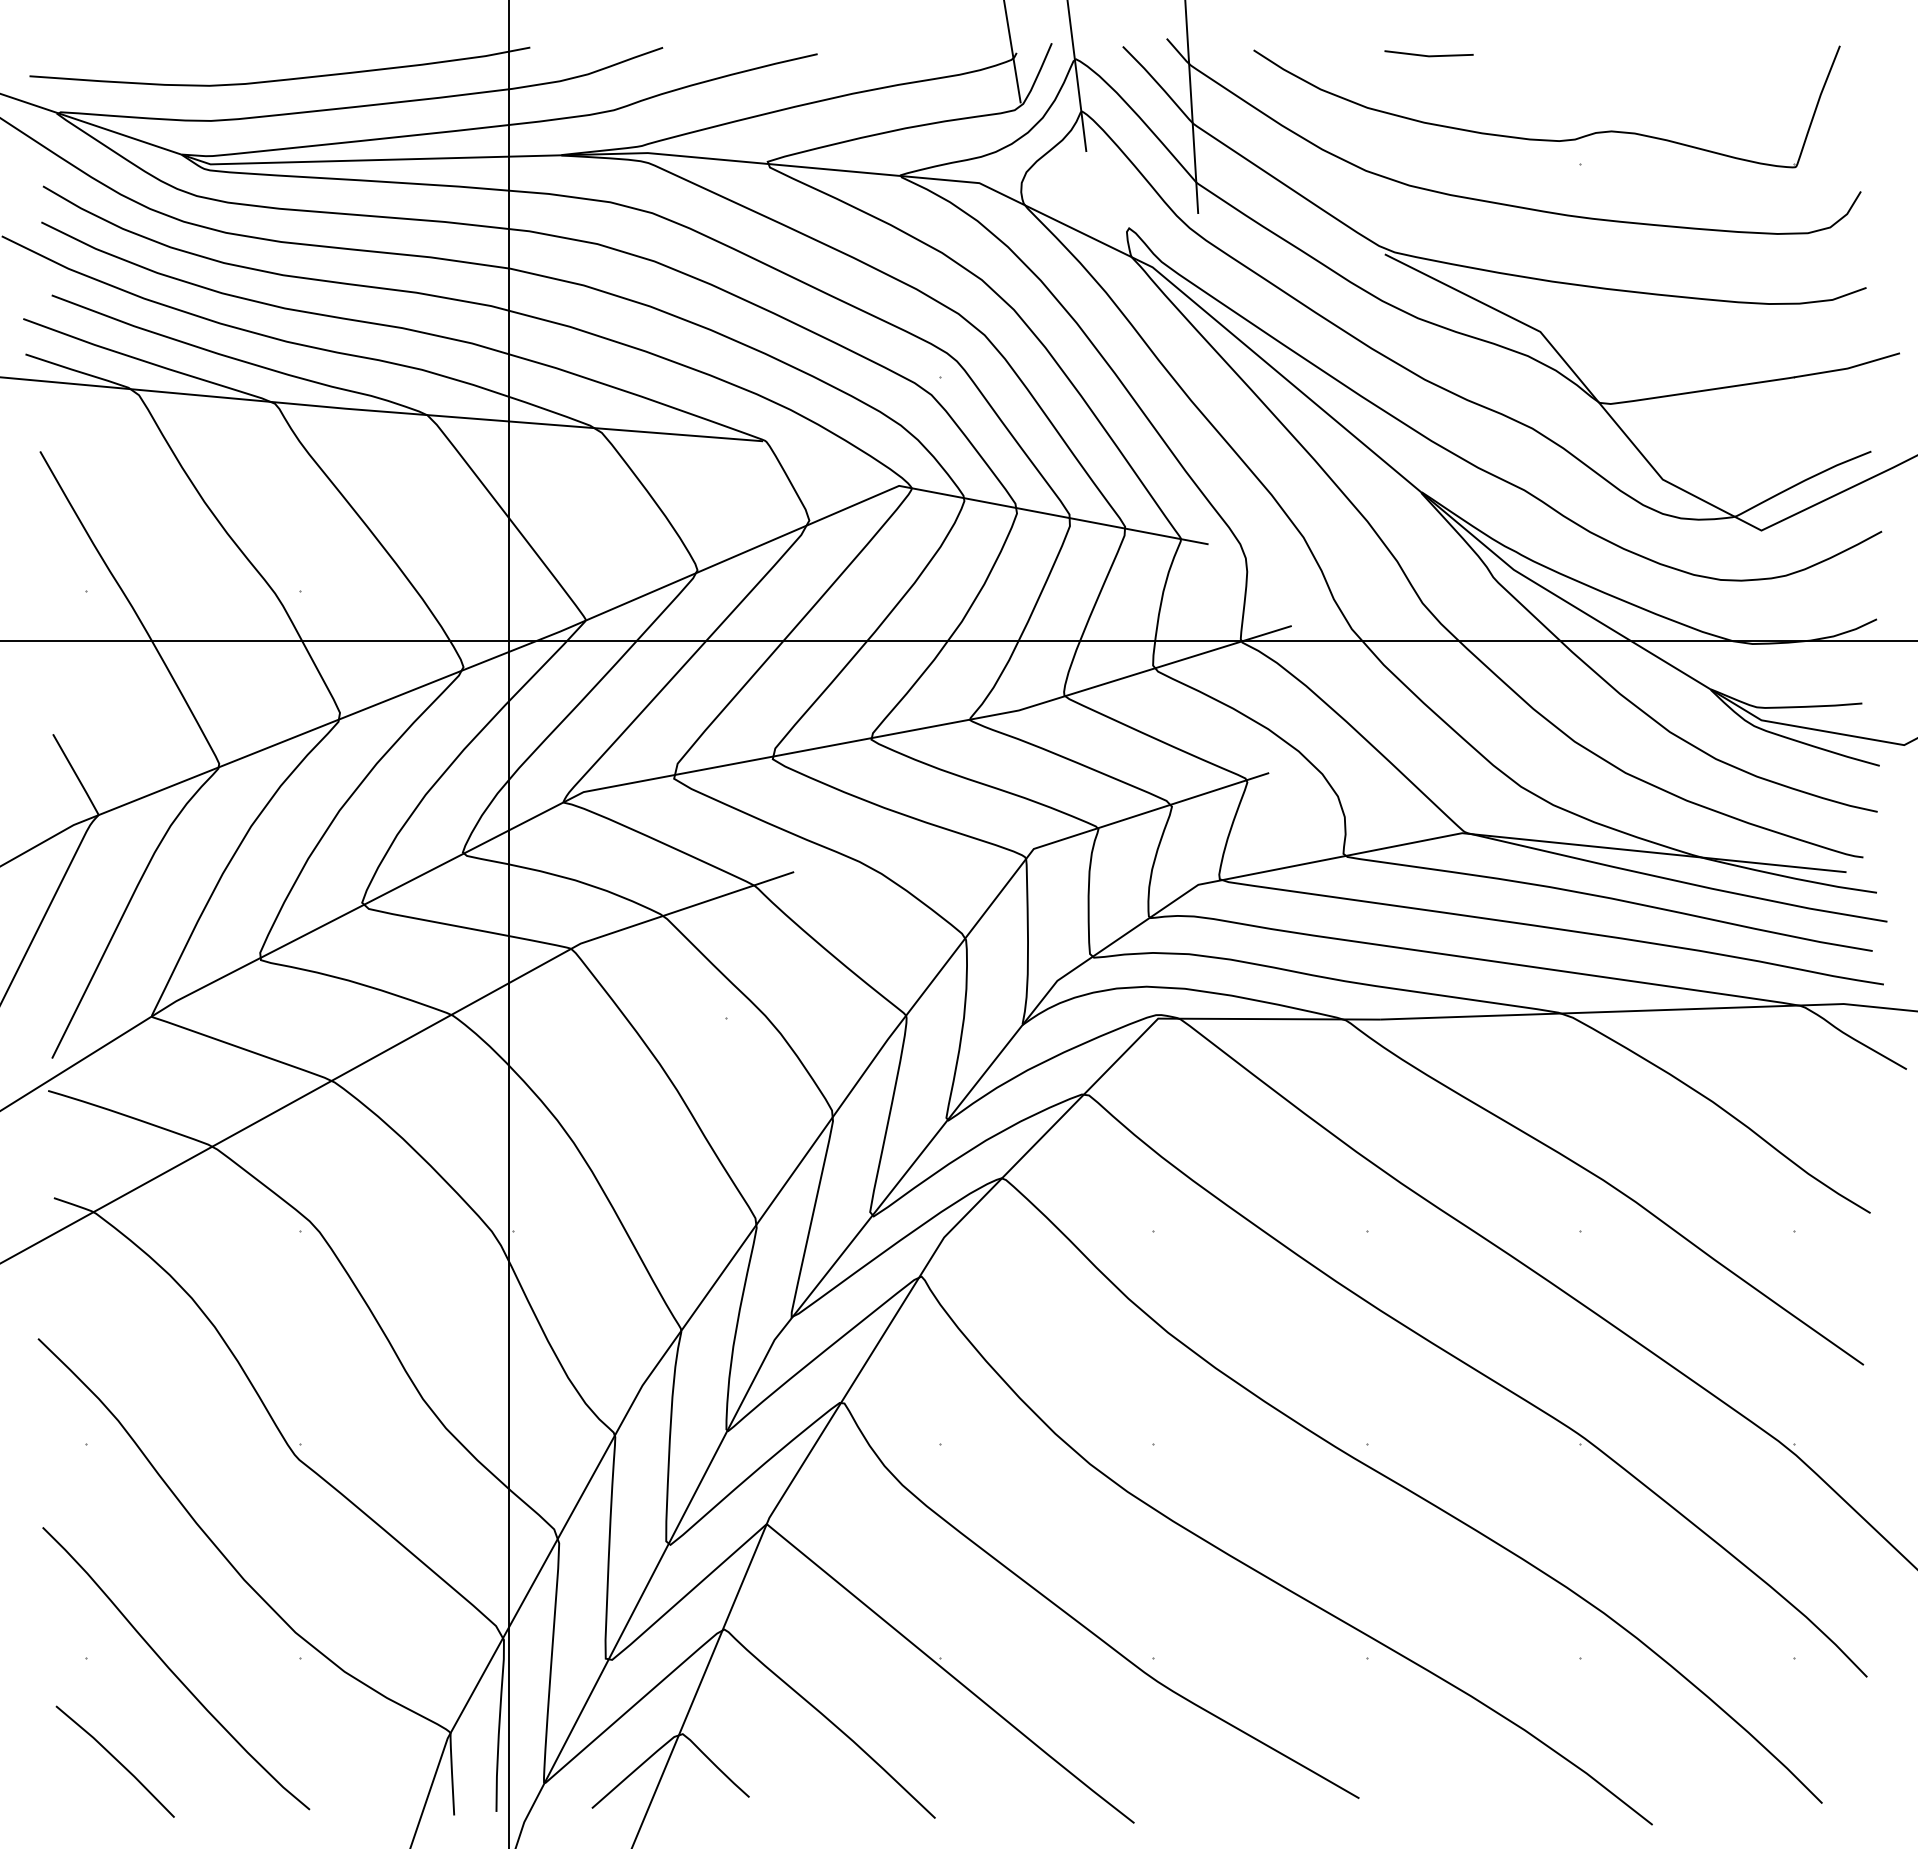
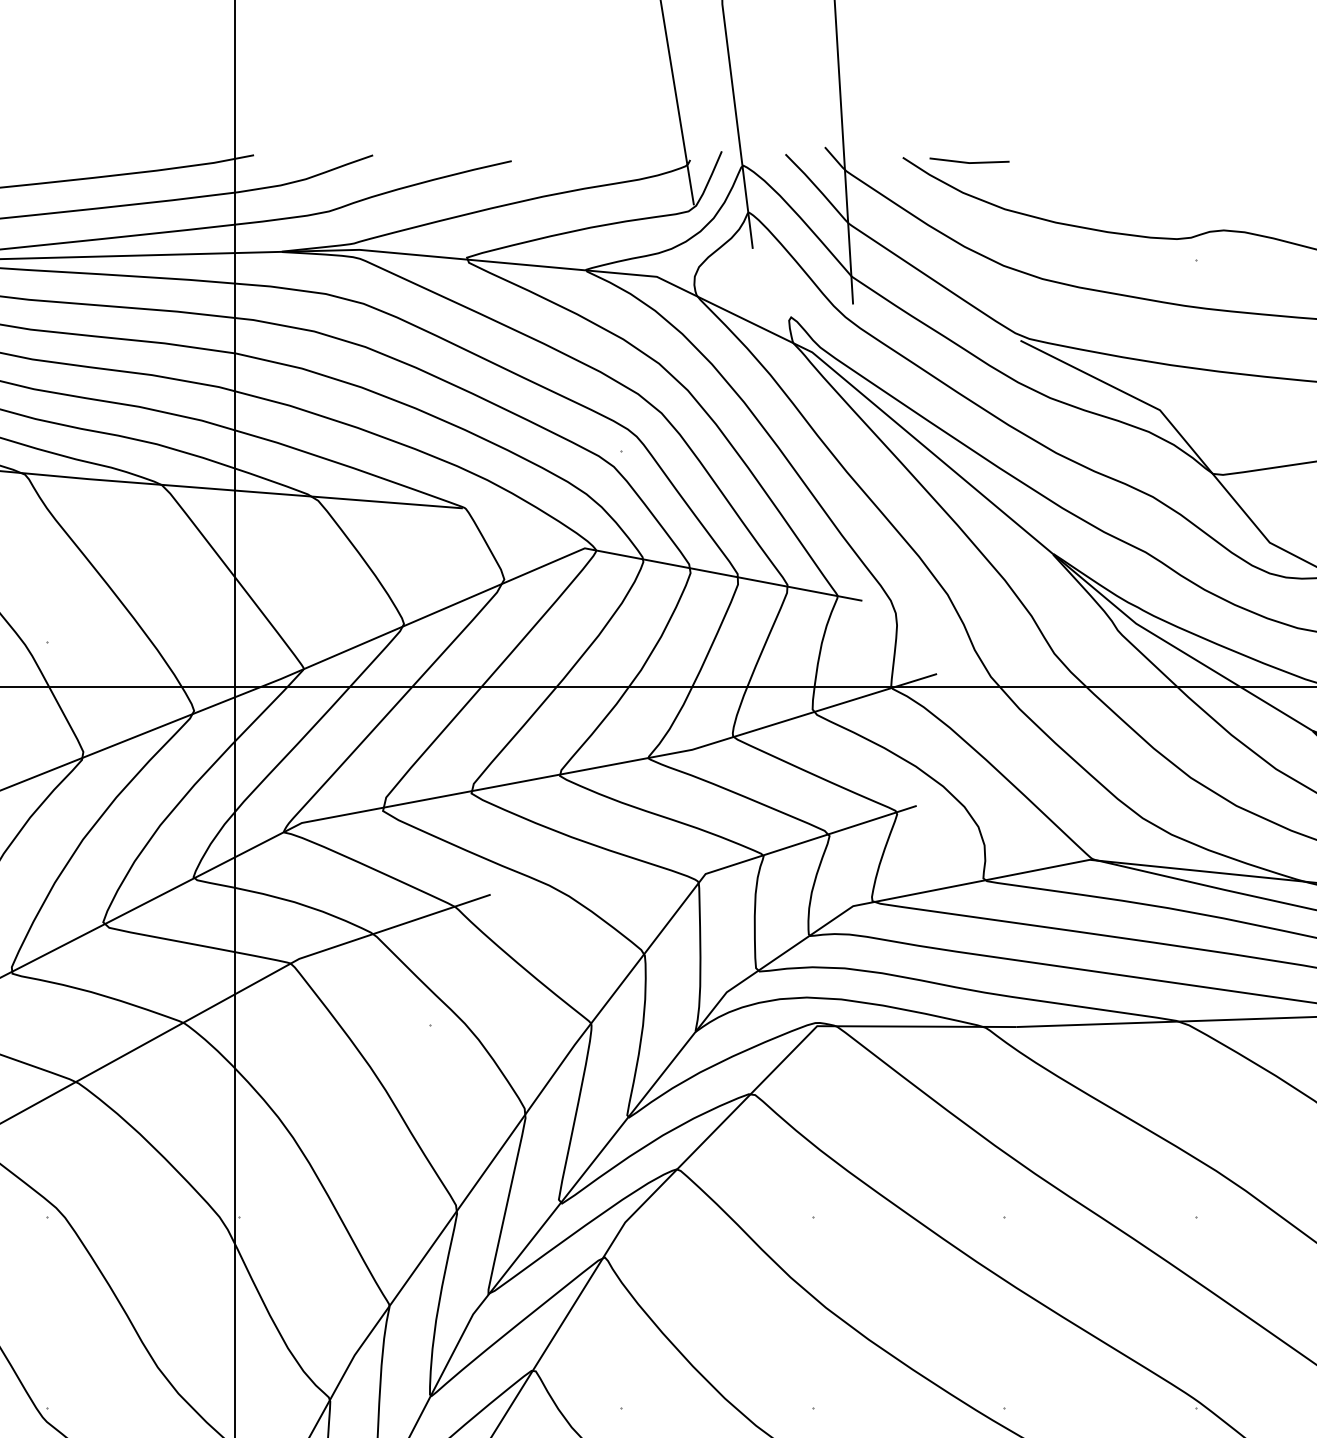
line: (1428, 55) -> (969, 162), moved

